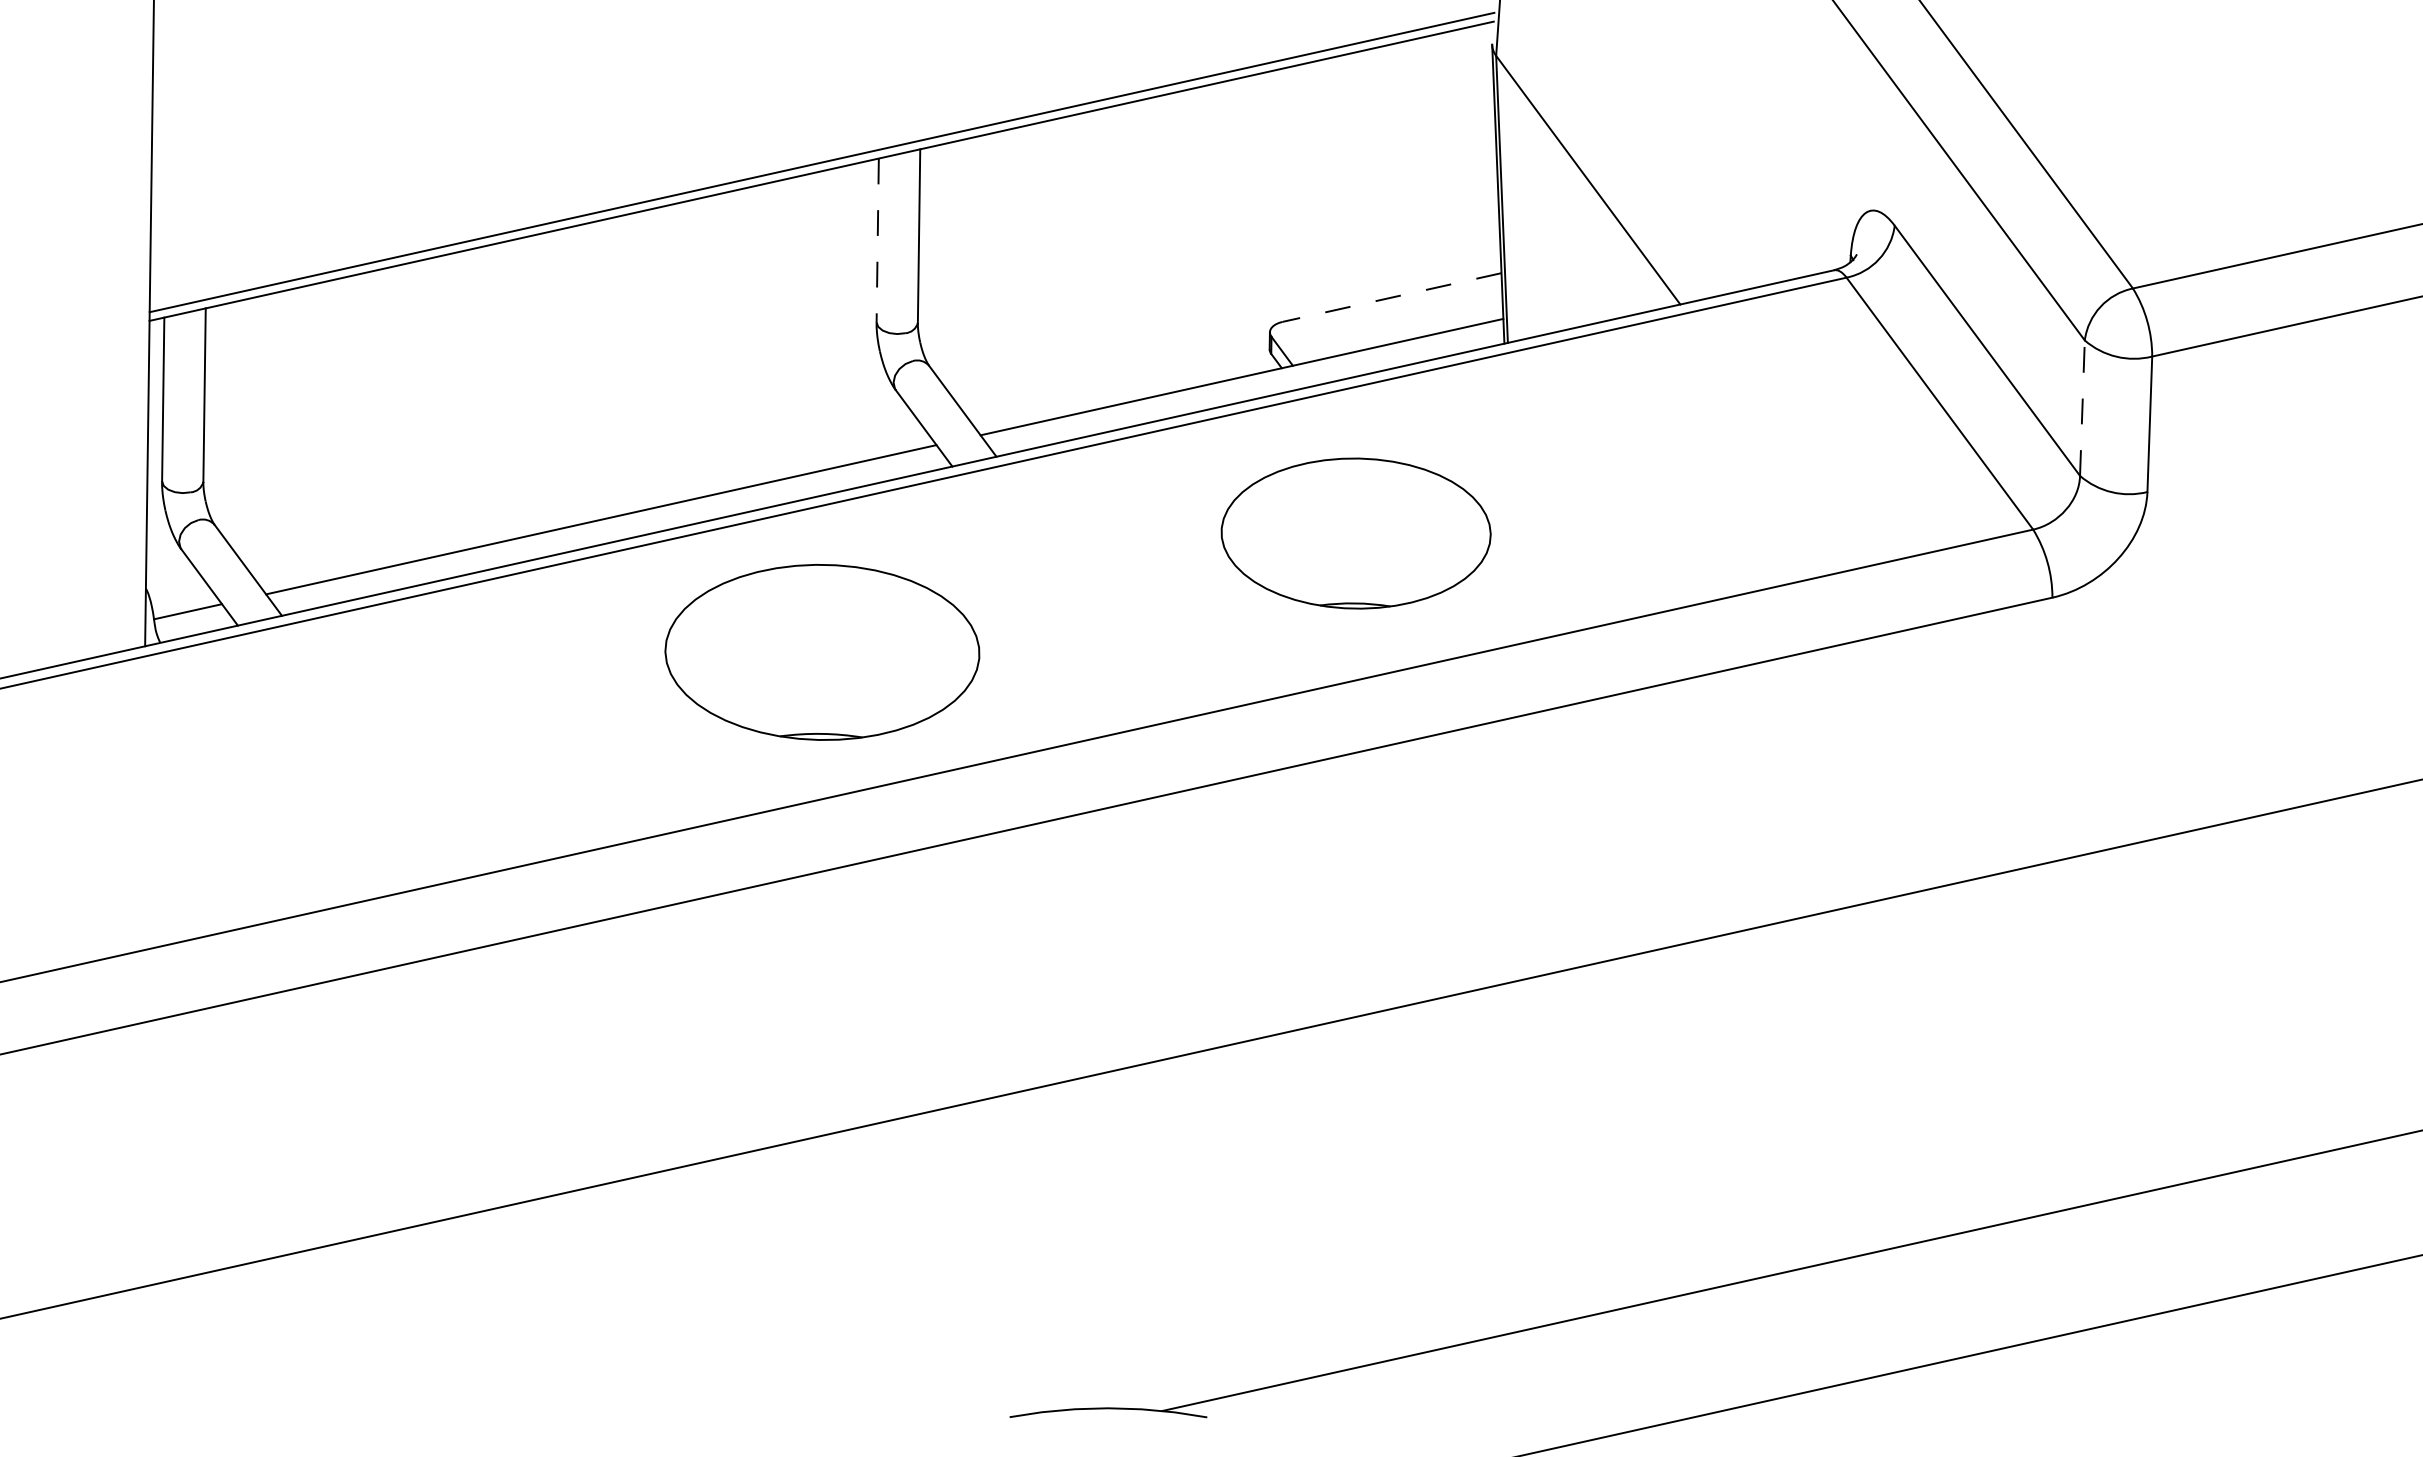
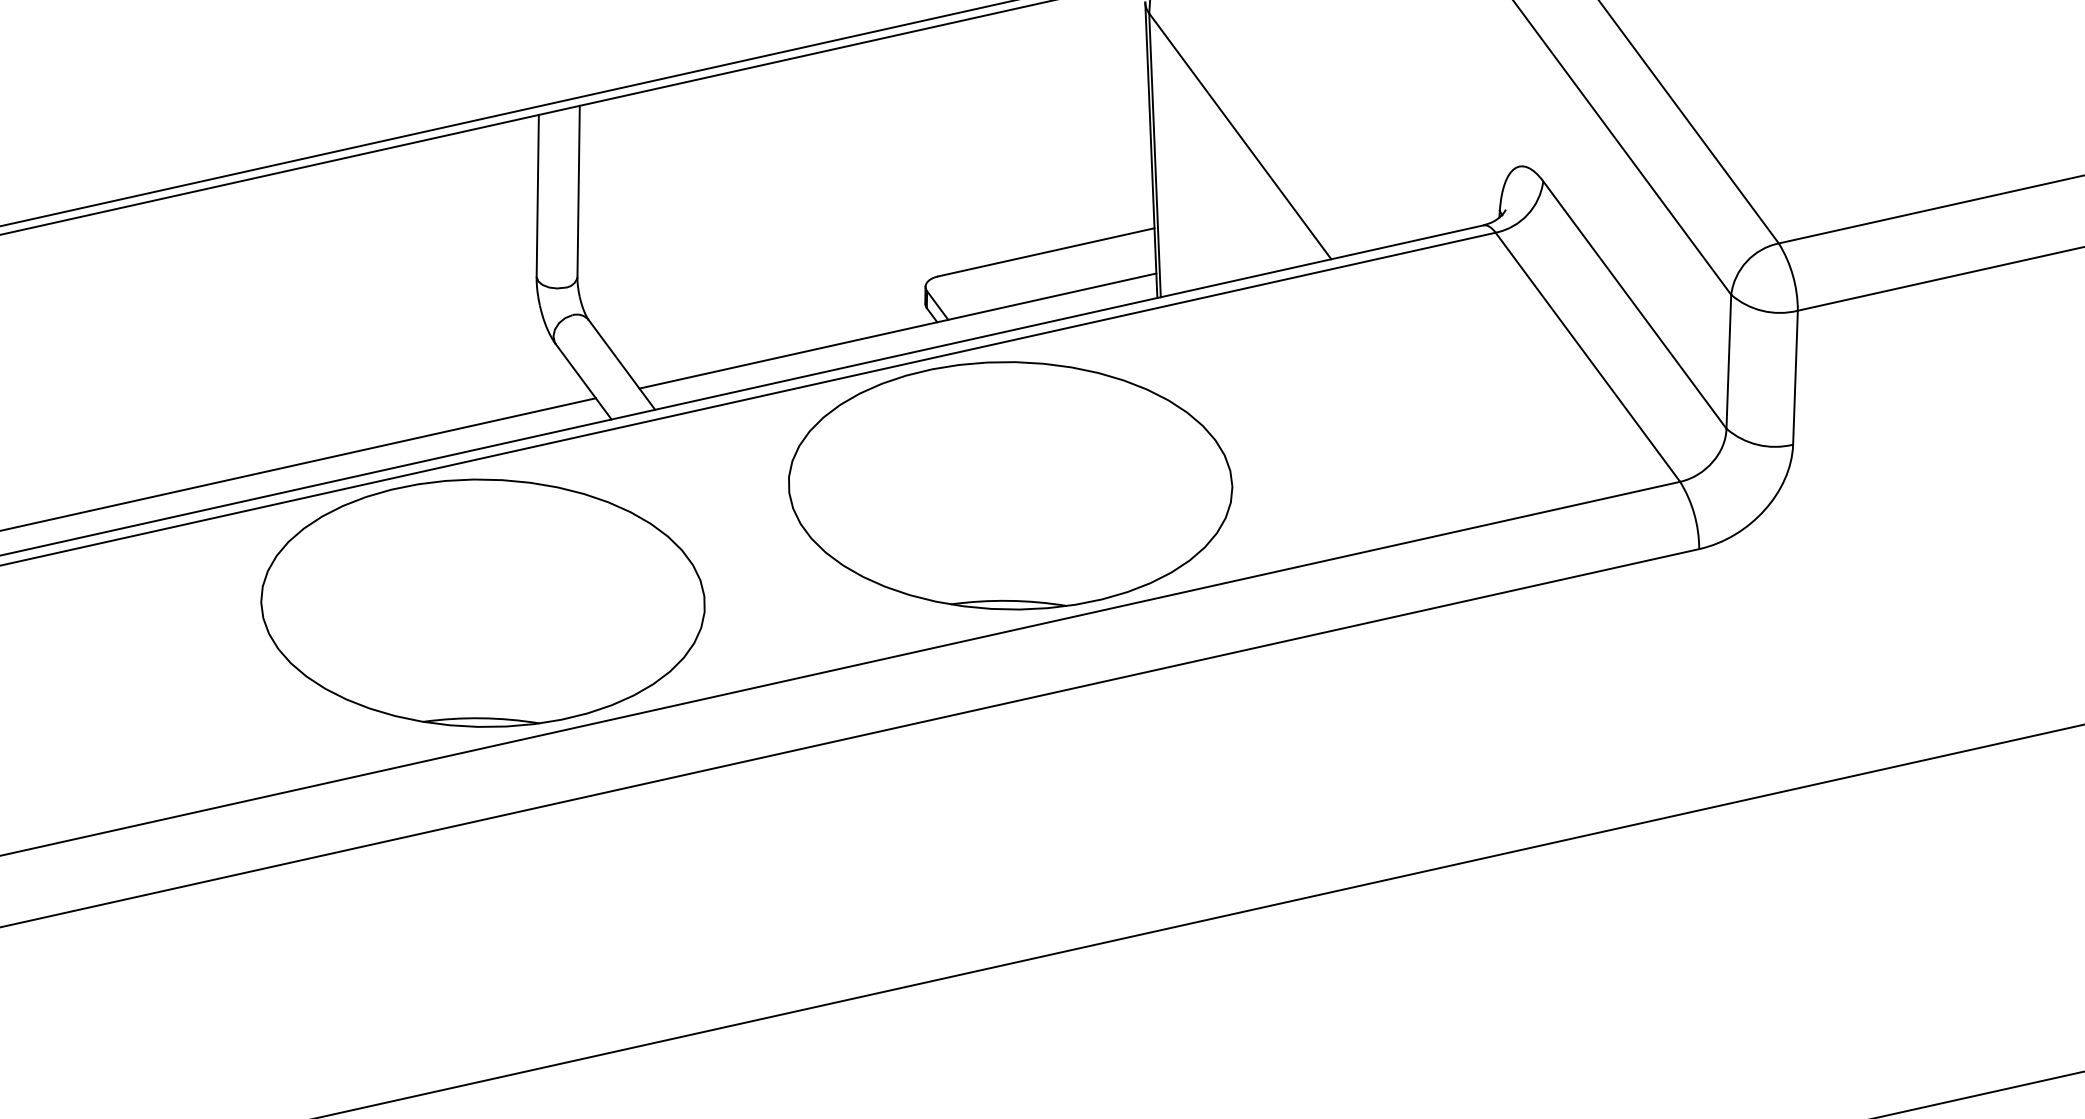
line: (877, 240) -> (537, 195), dashed -> solid
line: (1391, 297) -> (1045, 252), dashed -> solid
line: (2082, 408) -> (1728, 362), dashed -> solid
part: (1356, 533) -> (1011, 485), size x1.67
part: (822, 652) -> (483, 603), size x1.43

